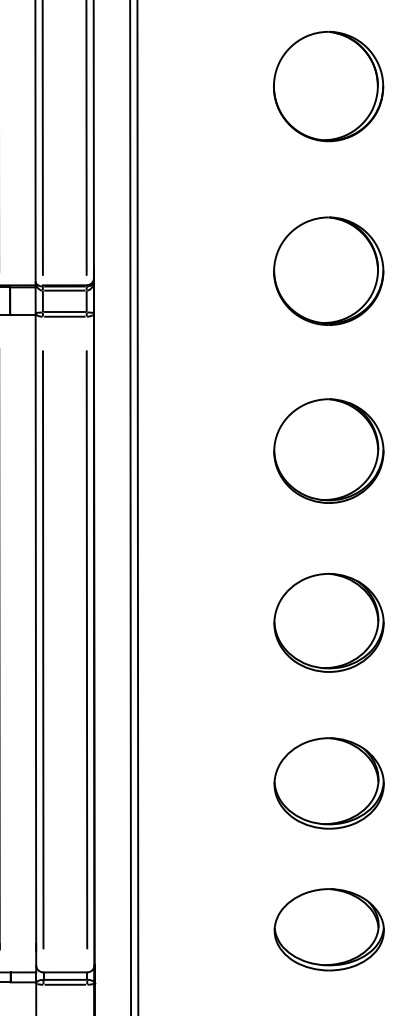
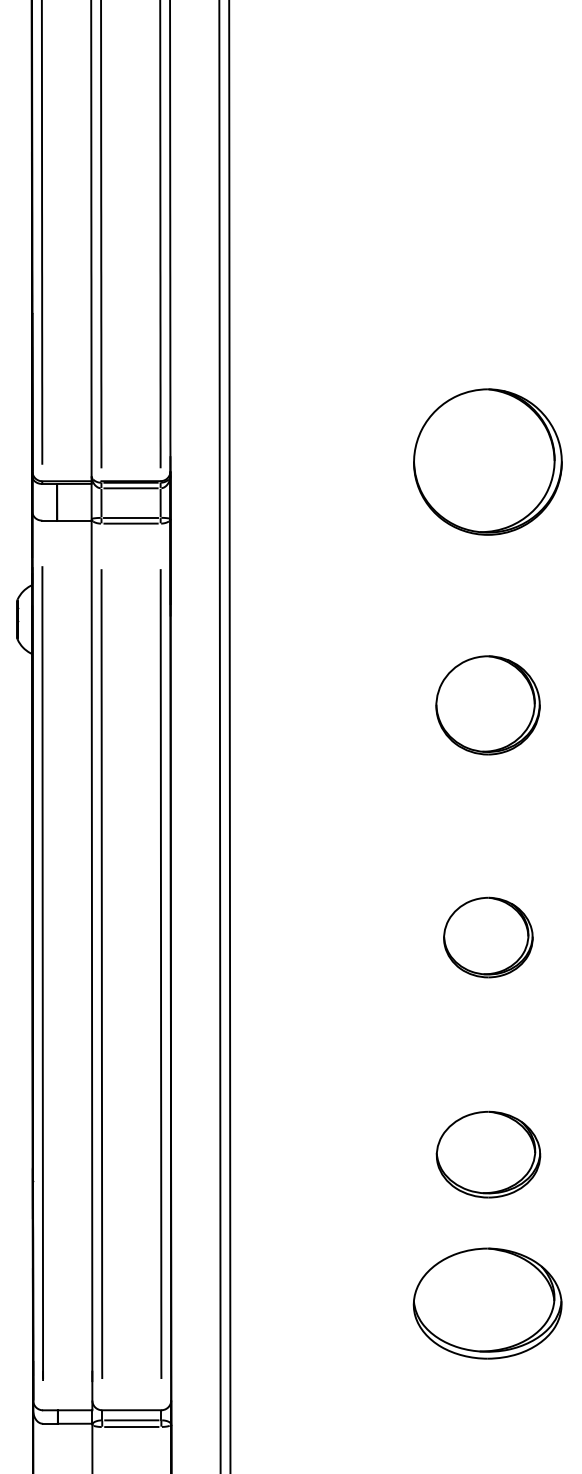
part: (328, 86) -> (487, 212), removed
part: (328, 451) -> (487, 705), size x0.7
part: (329, 622) -> (488, 937), size x0.6
part: (329, 783) -> (488, 1154), size x0.7
part: (329, 929) -> (487, 1303), moved

